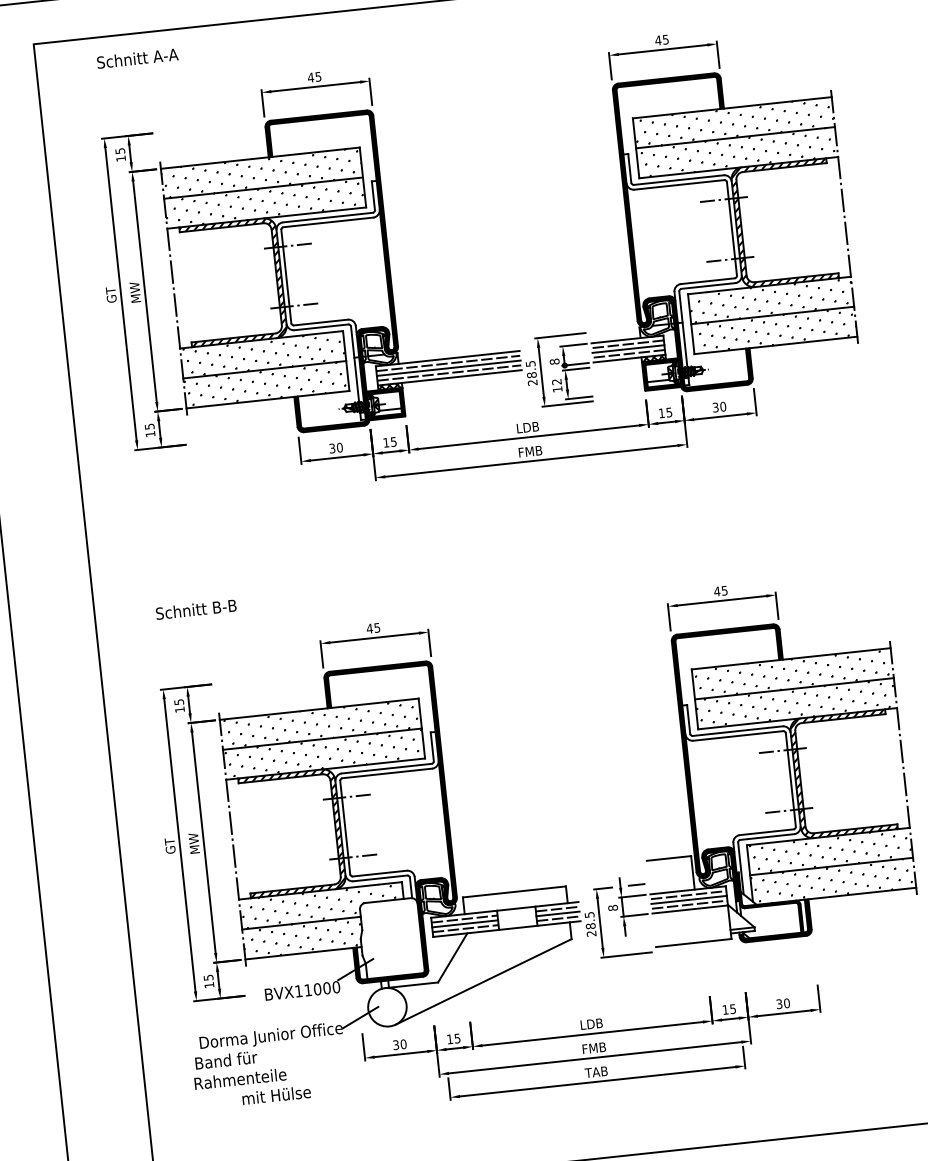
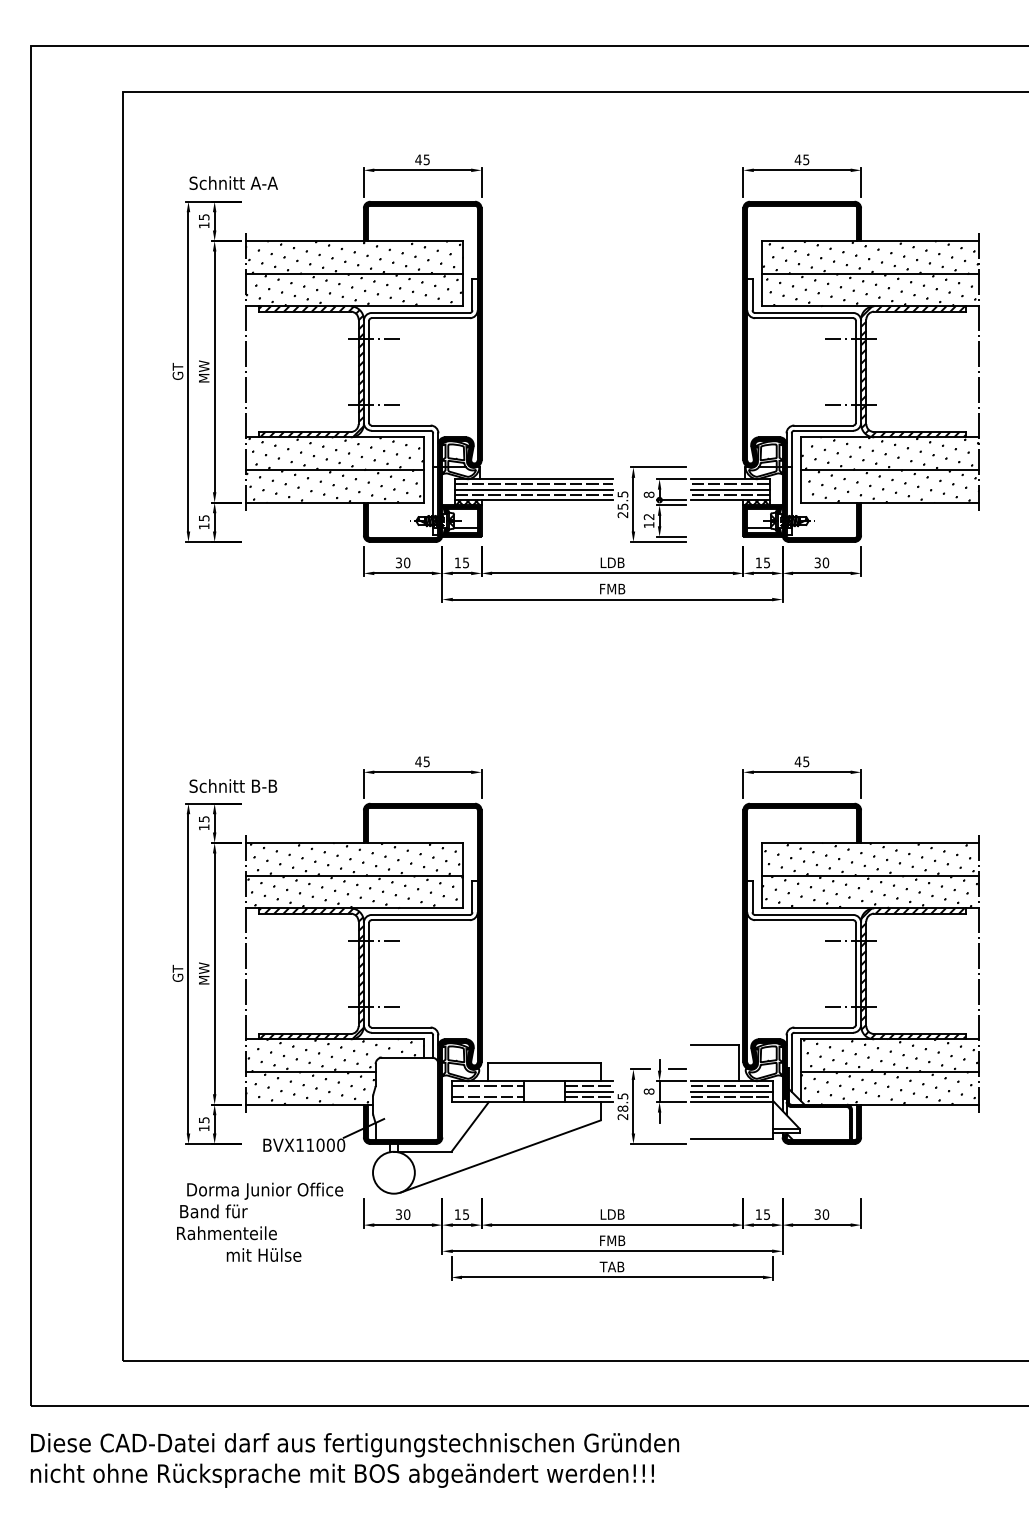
text: (137, 57) -> (233, 182), moved
text: (531, 375) -> (622, 506), 28.5 -> 25.5
text: (196, 608) -> (233, 785), moved
line: (465, 923) -> (487, 1091), removed
line: (360, 1017) -> (363, 1180), removed

